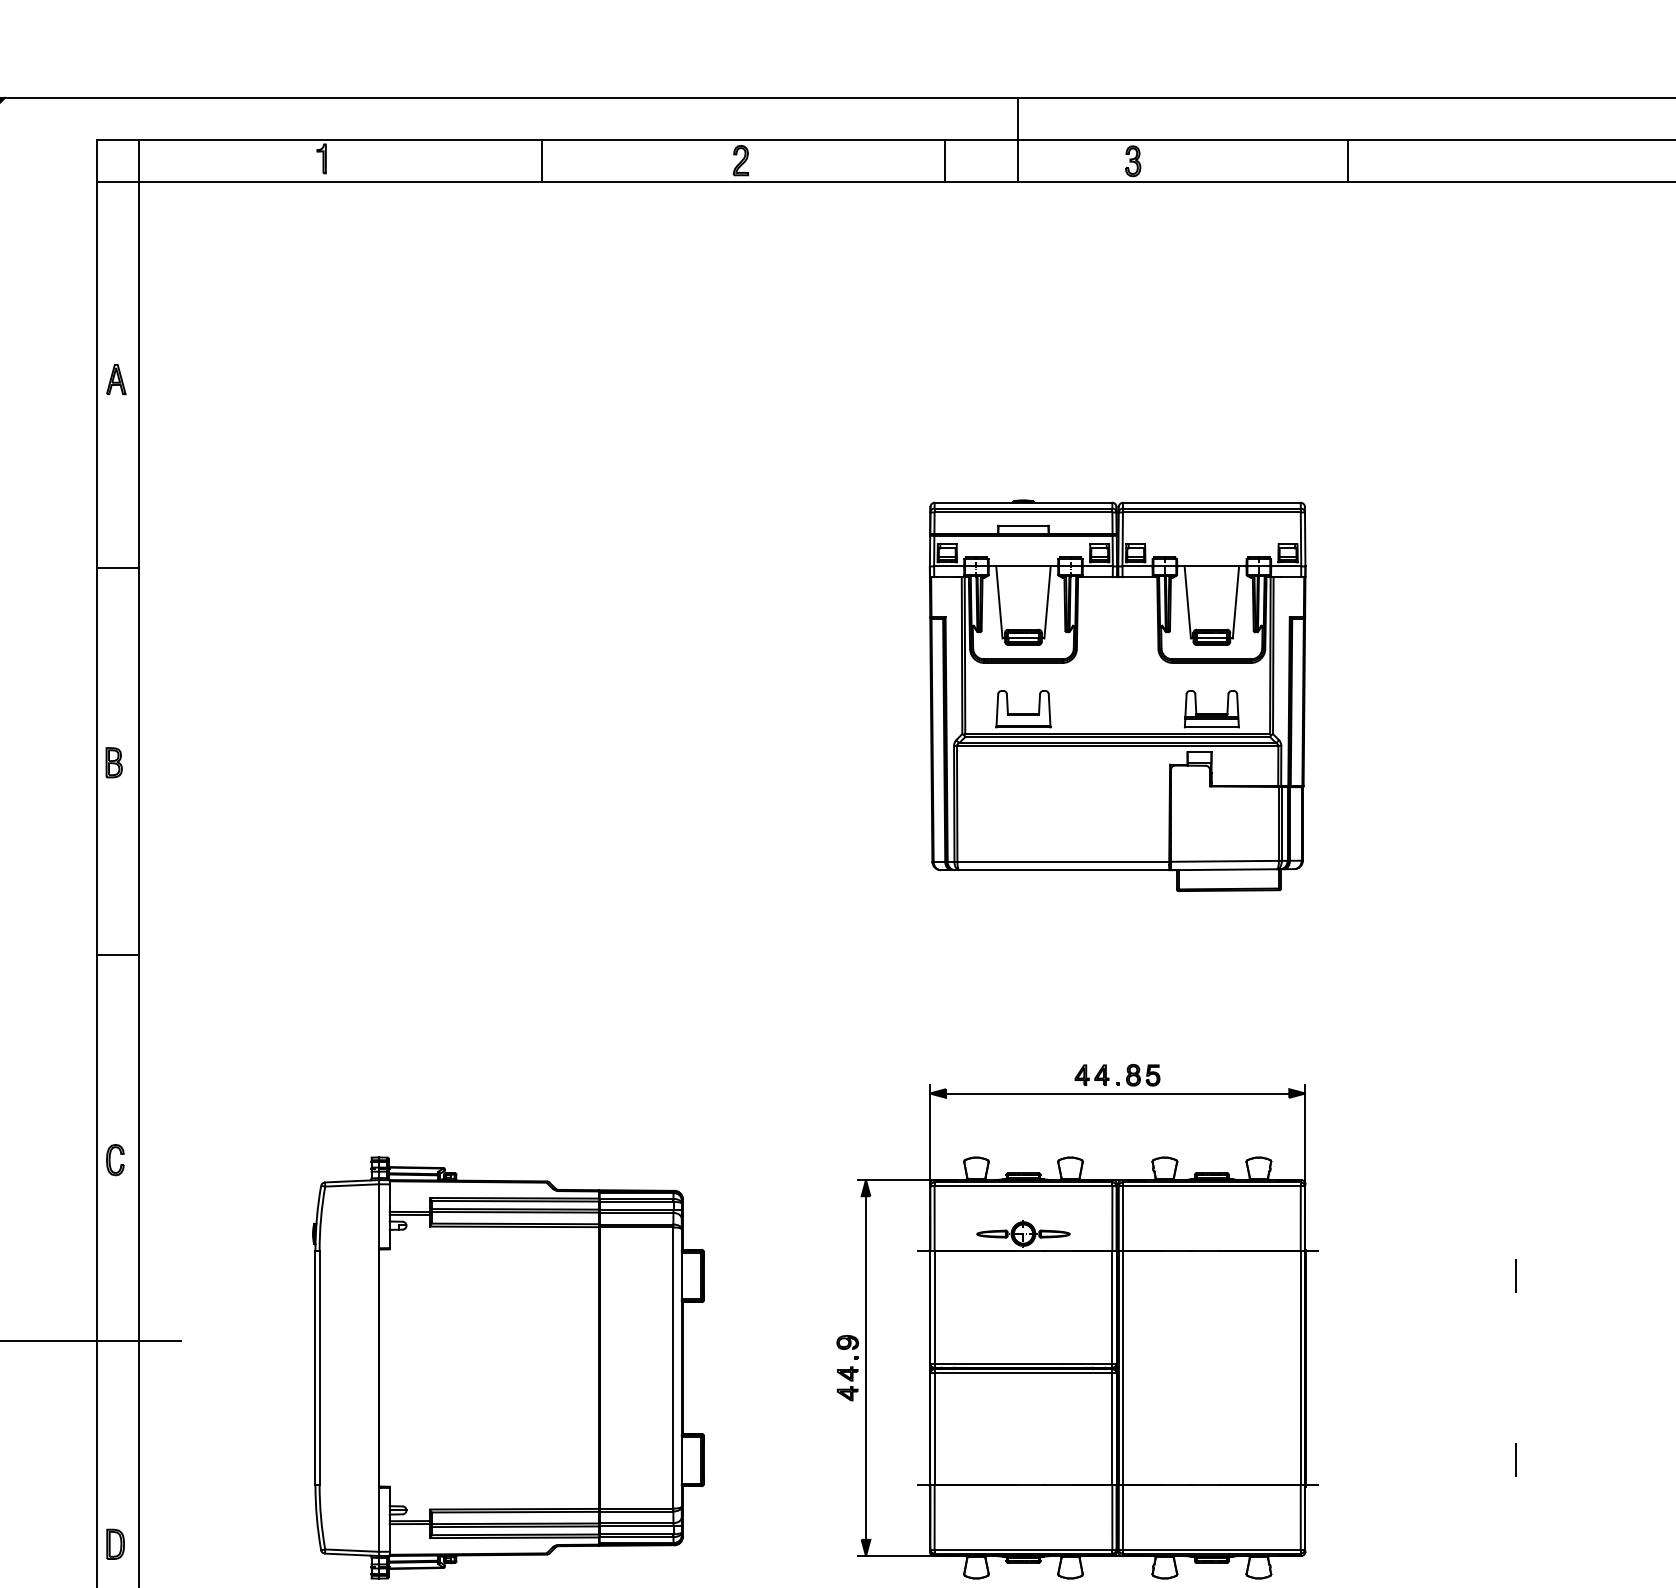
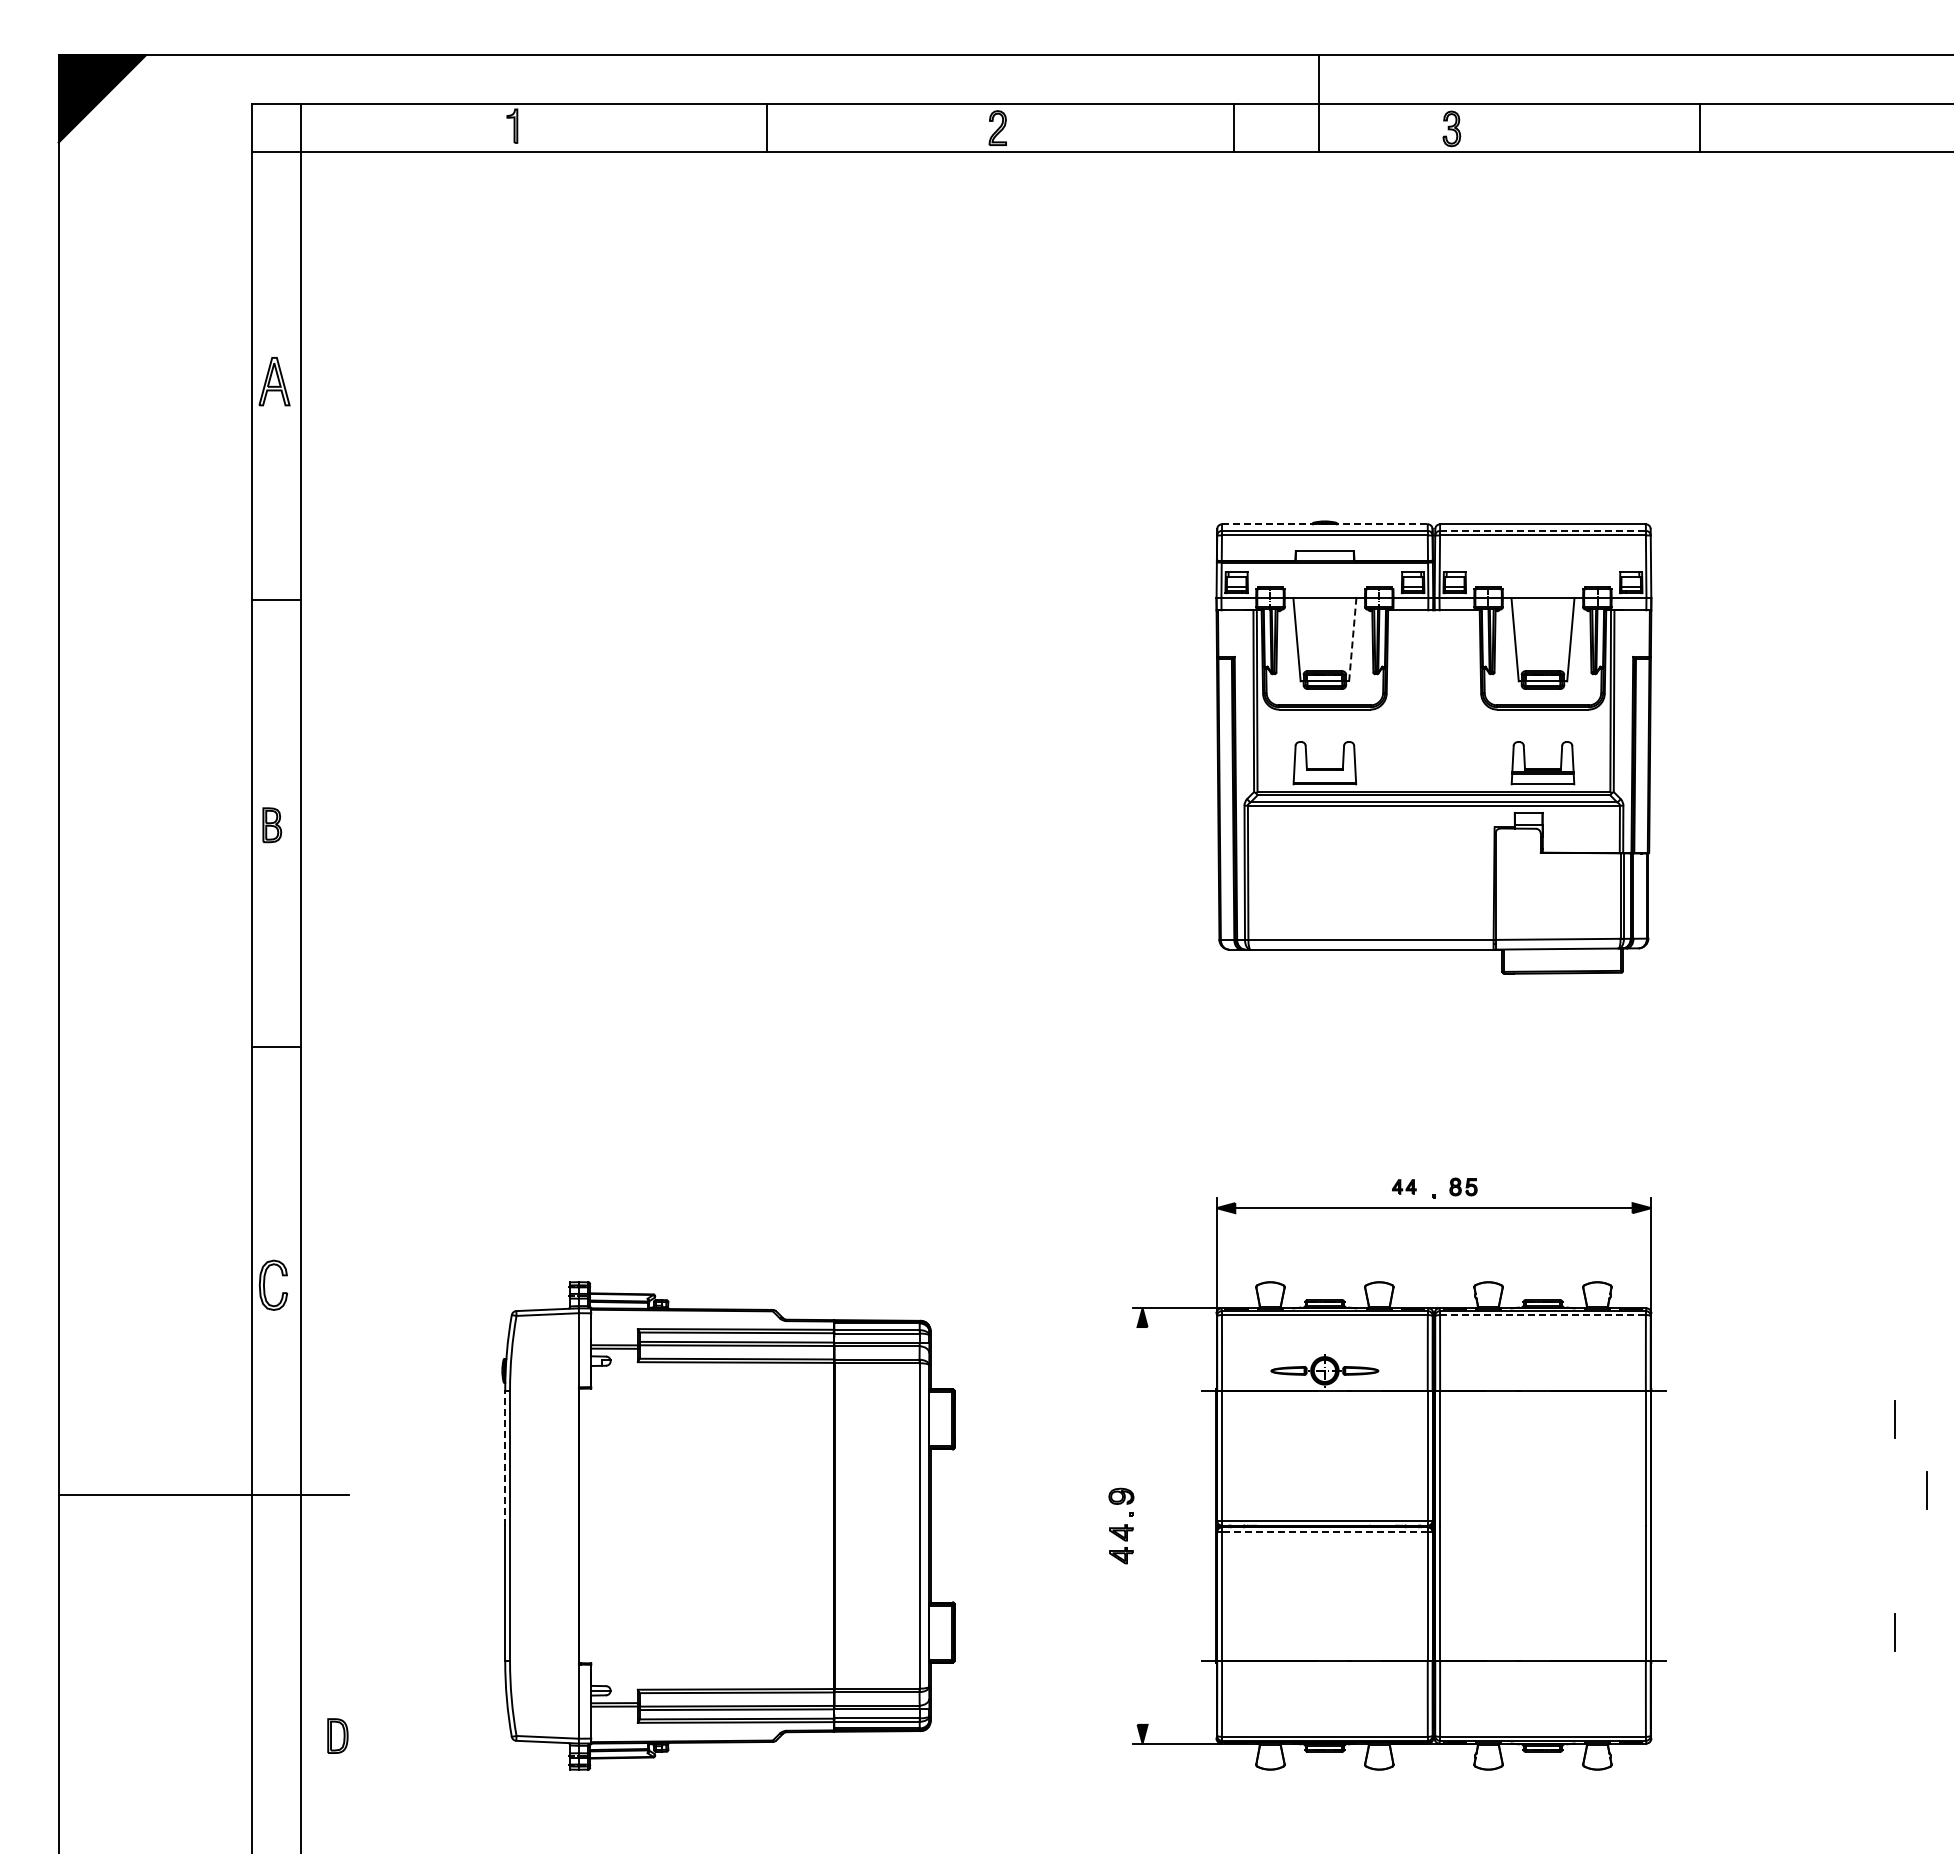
part: (116, 379) -> (274, 381), size x1.4
line: (1023, 502) -> (1324, 524), solid -> dashed
line: (1211, 508) -> (1542, 530), solid -> dashed
line: (1047, 602) -> (1352, 639), solid -> dashed
part: (1092, 1074) -> (1404, 1186), size x0.6
part: (1143, 1074) -> (1463, 1186), size x0.7
part: (115, 1159) -> (273, 1284), size x1.4
line: (1211, 1186) -> (1542, 1315), solid -> dashed
line: (315, 1309) -> (505, 1458), solid -> dashed
line: (1543, 1337) -> (1926, 1490), added
line: (865, 1367) -> (1142, 1525), removed
line: (1023, 1373) -> (1324, 1532), solid -> dashed
part: (115, 1543) -> (337, 1735), moved

